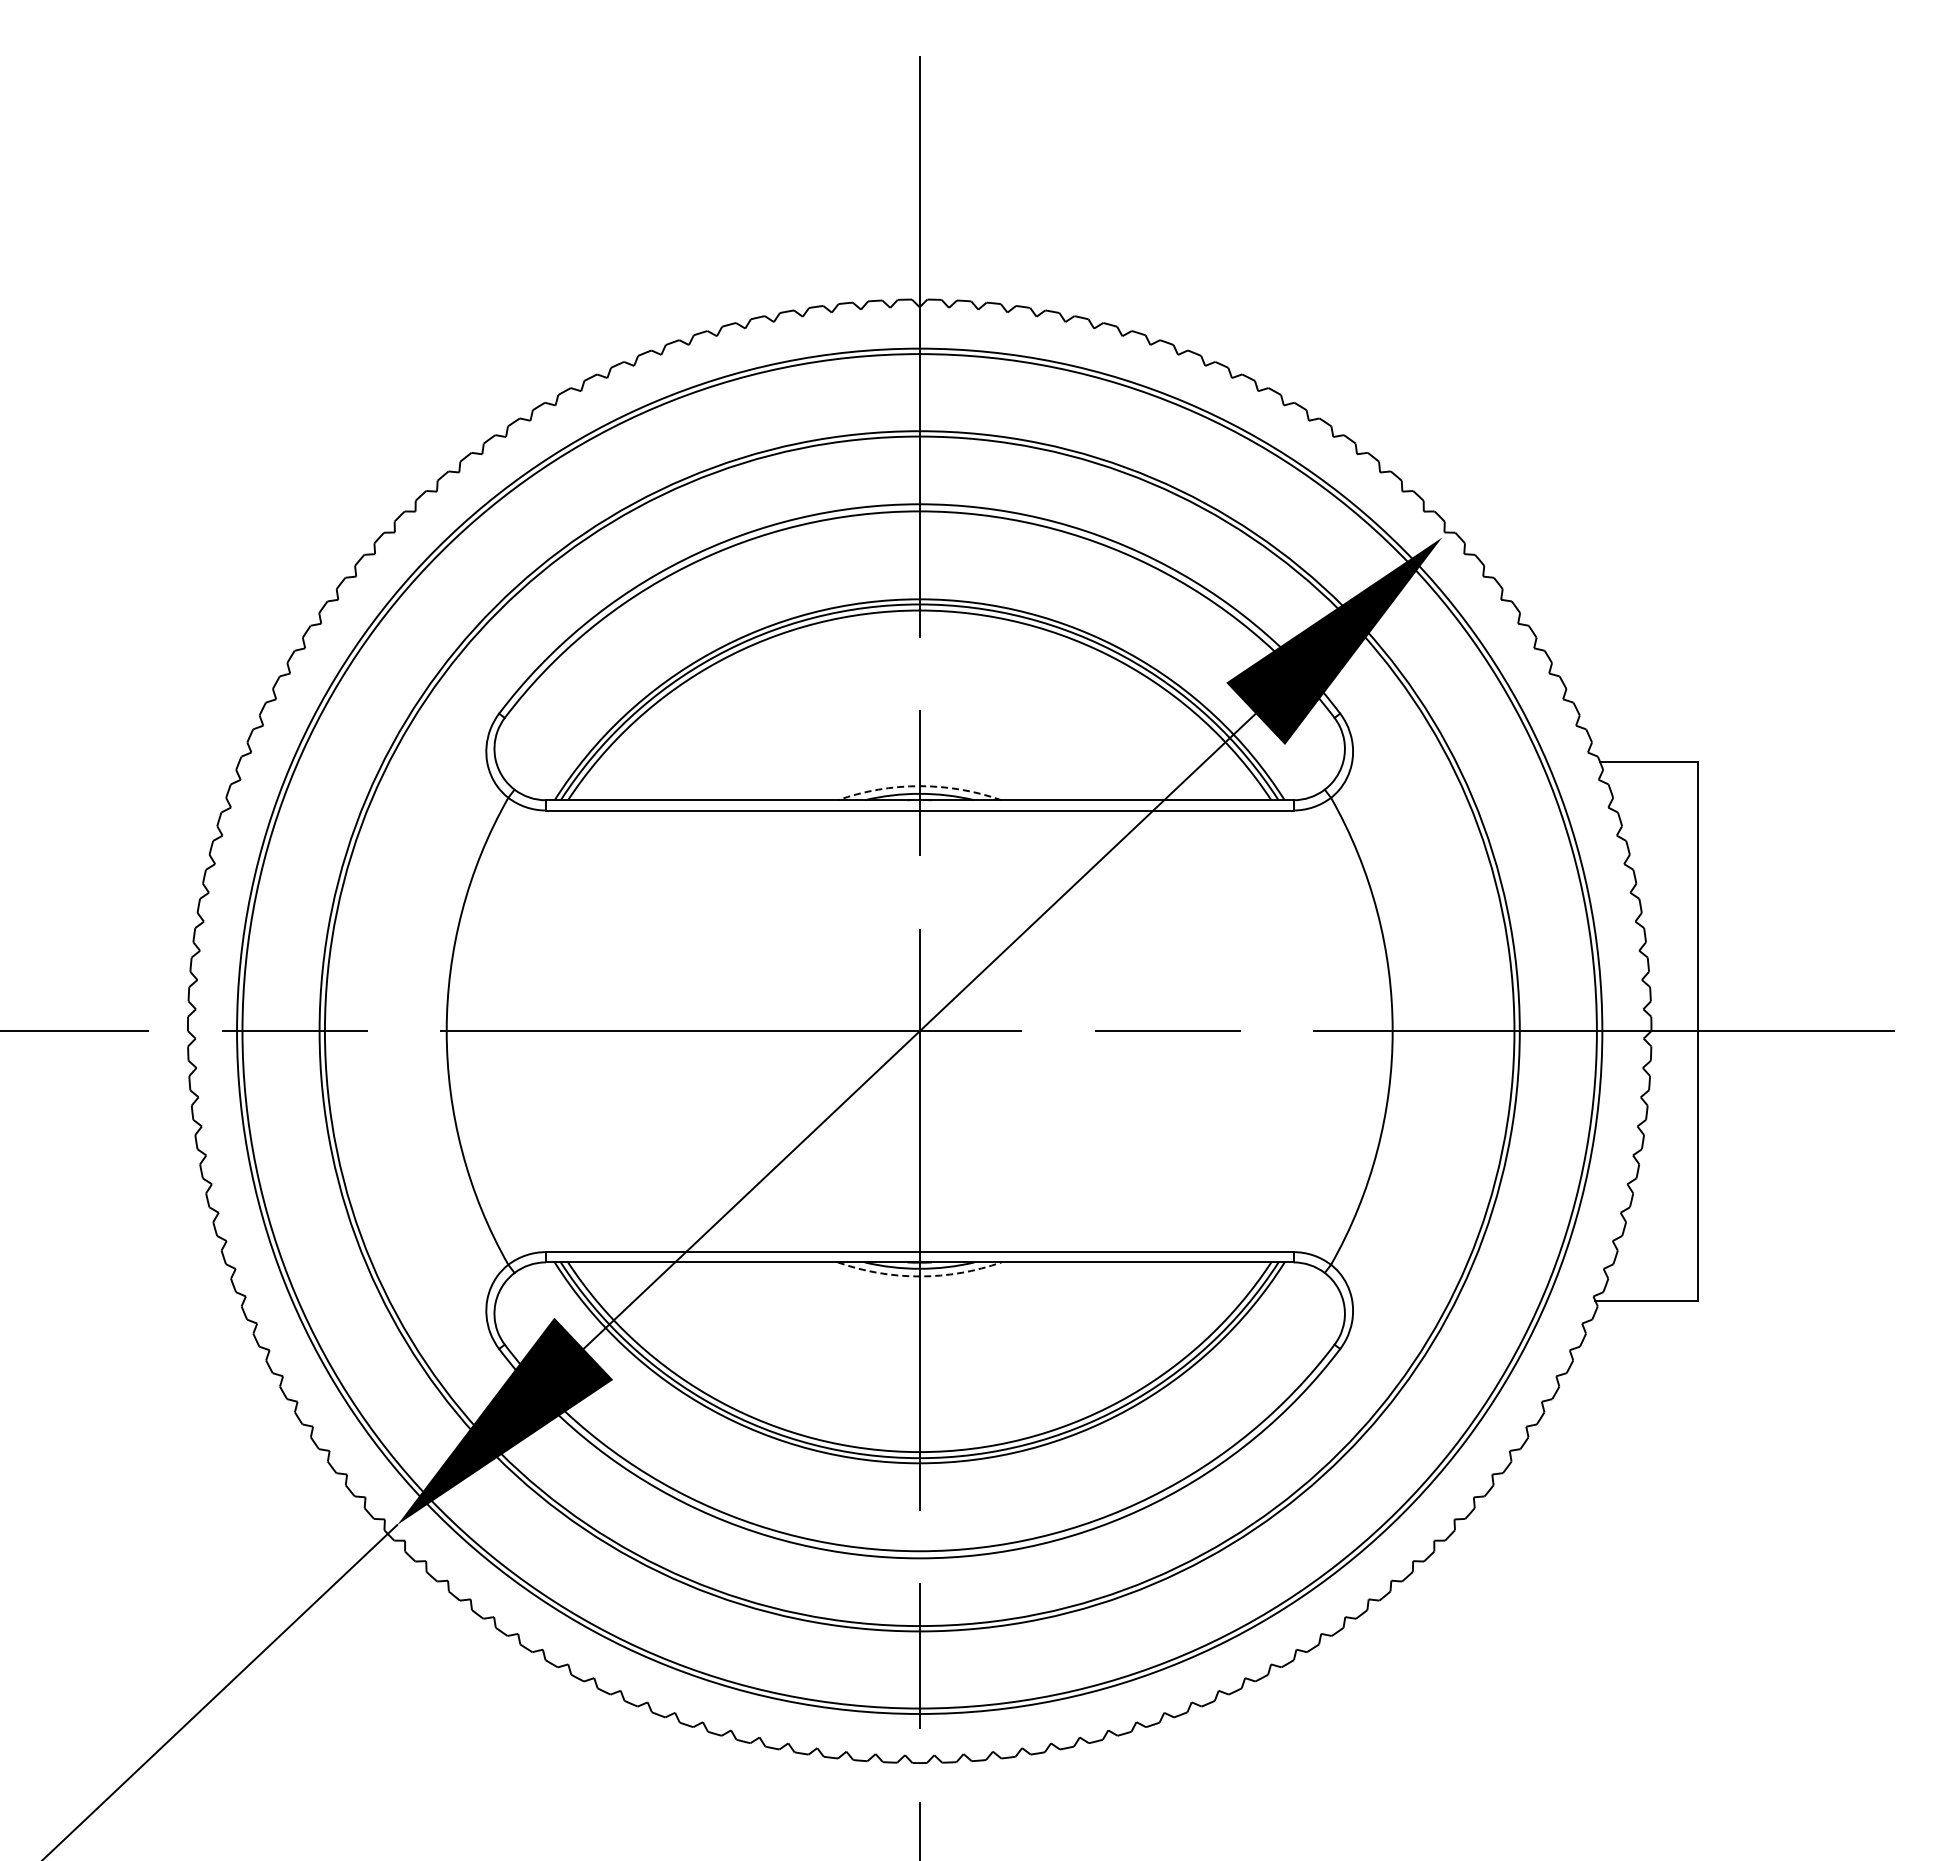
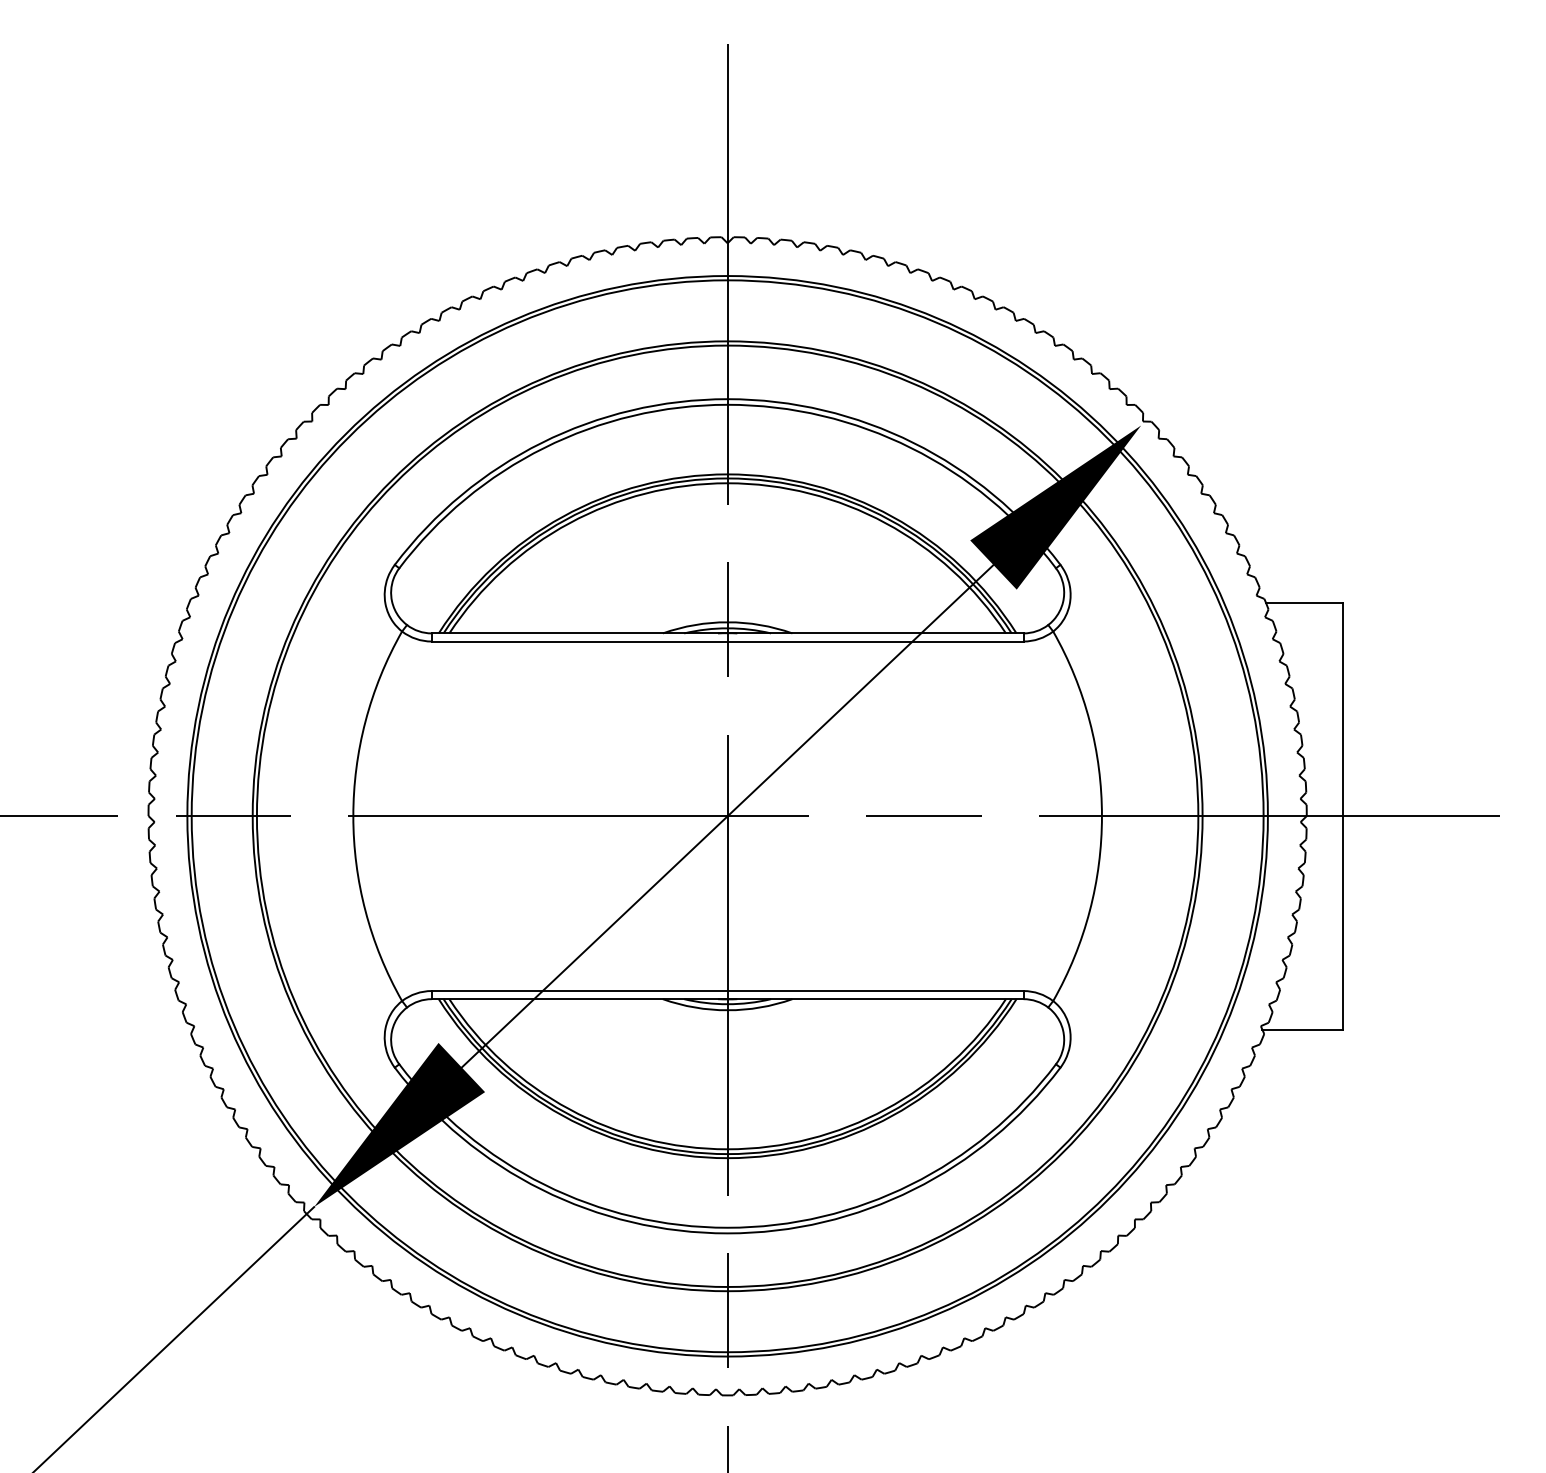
arc: (919, 786) -> (727, 622), dashed -> solid
arc: (919, 1276) -> (727, 1010), dashed -> solid

